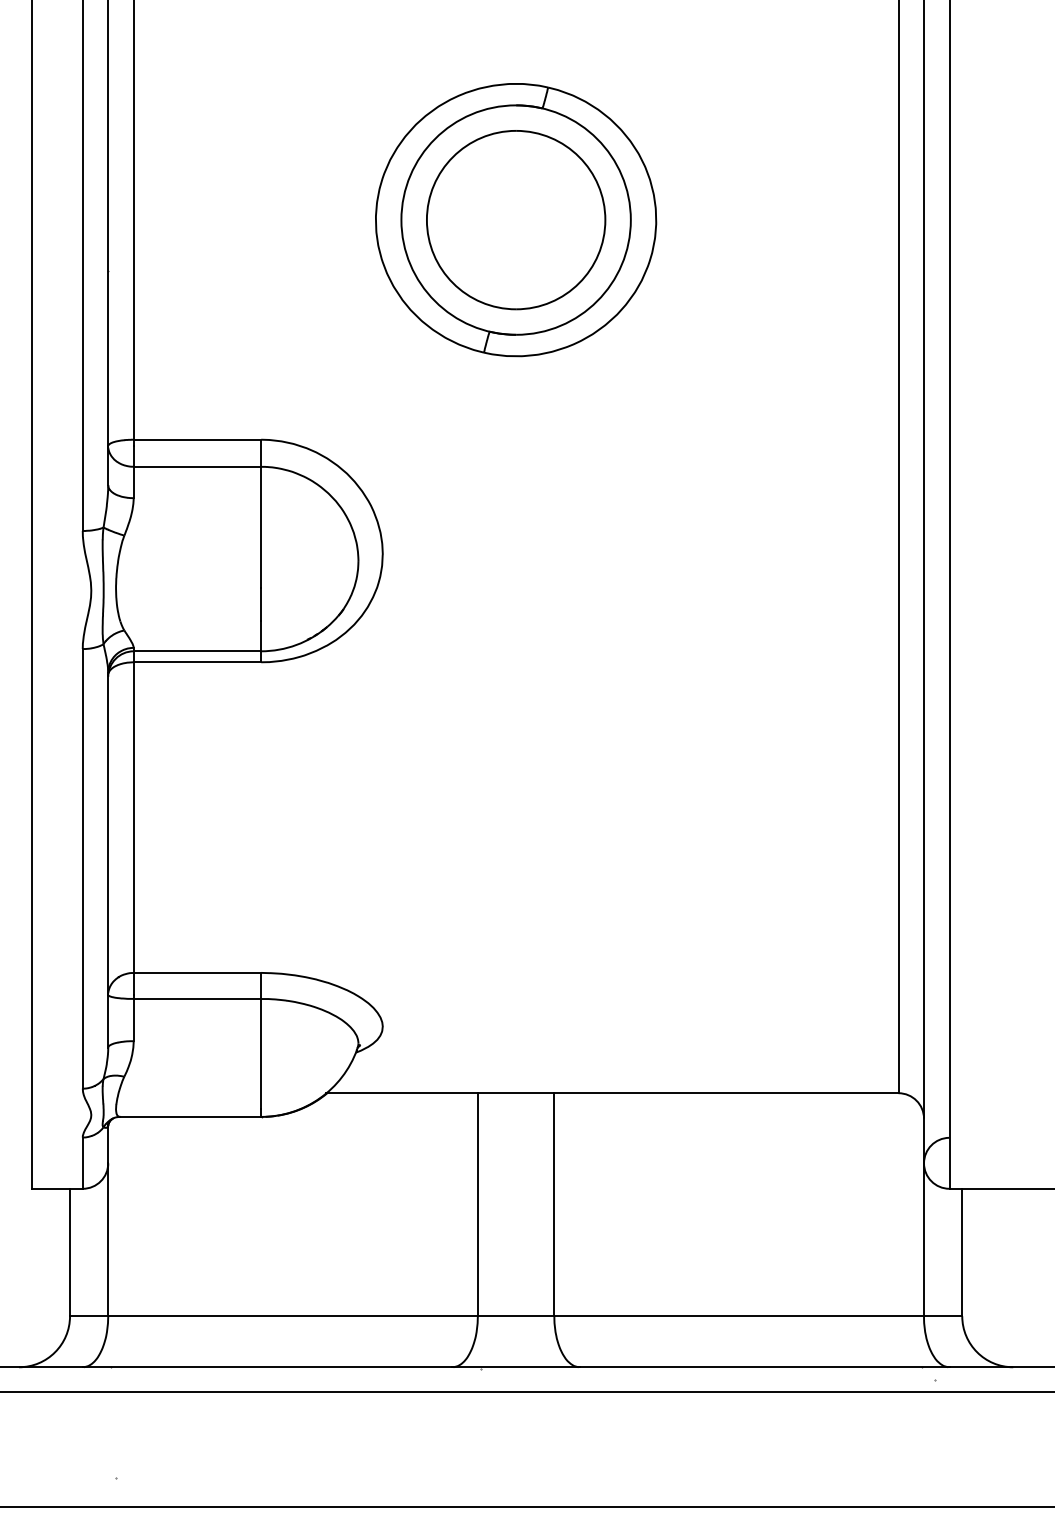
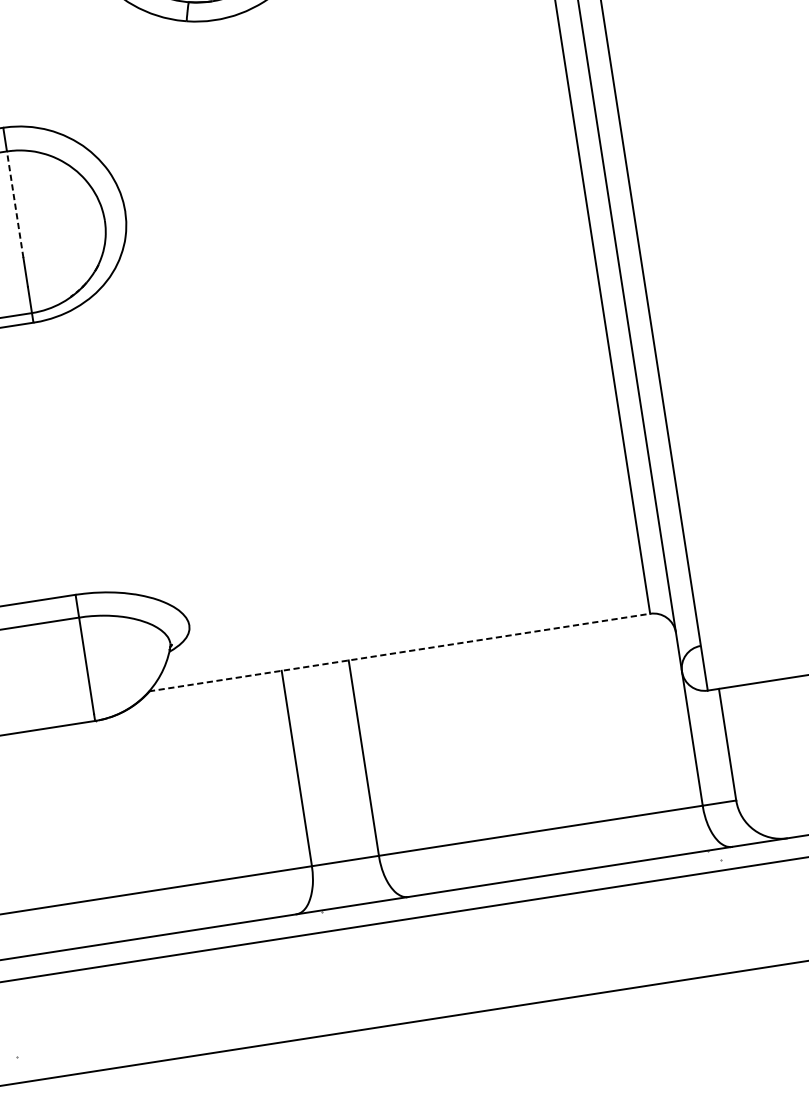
line: (261, 527) -> (15, 204), solid -> dashed
line: (612, 1093) -> (399, 652), solid -> dashed

